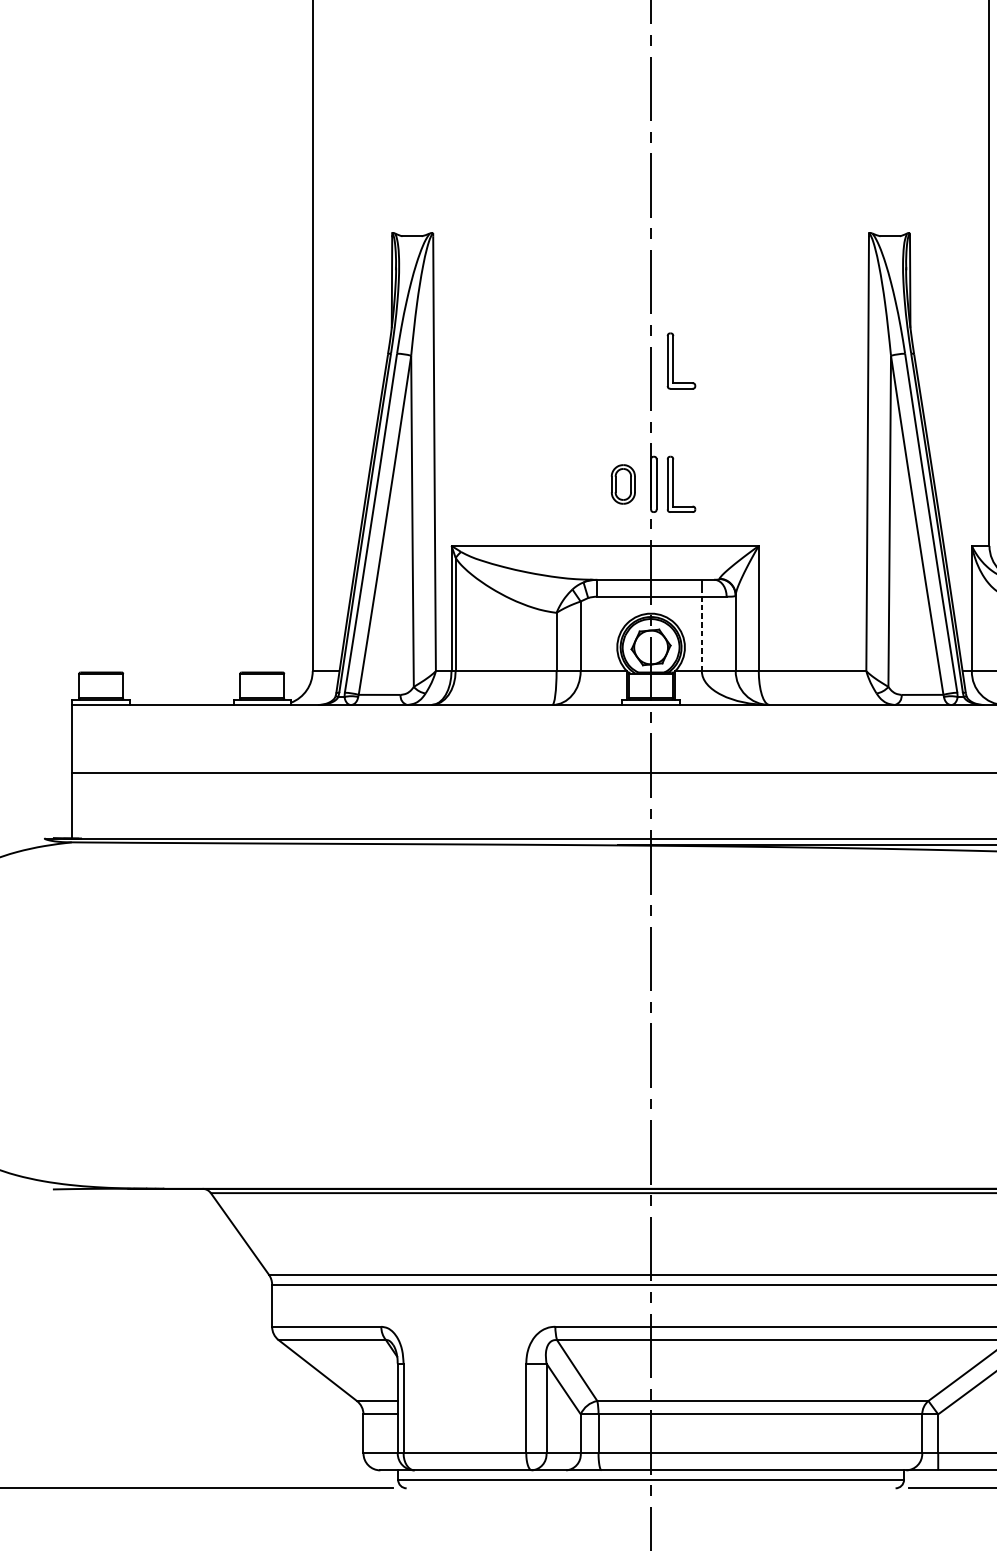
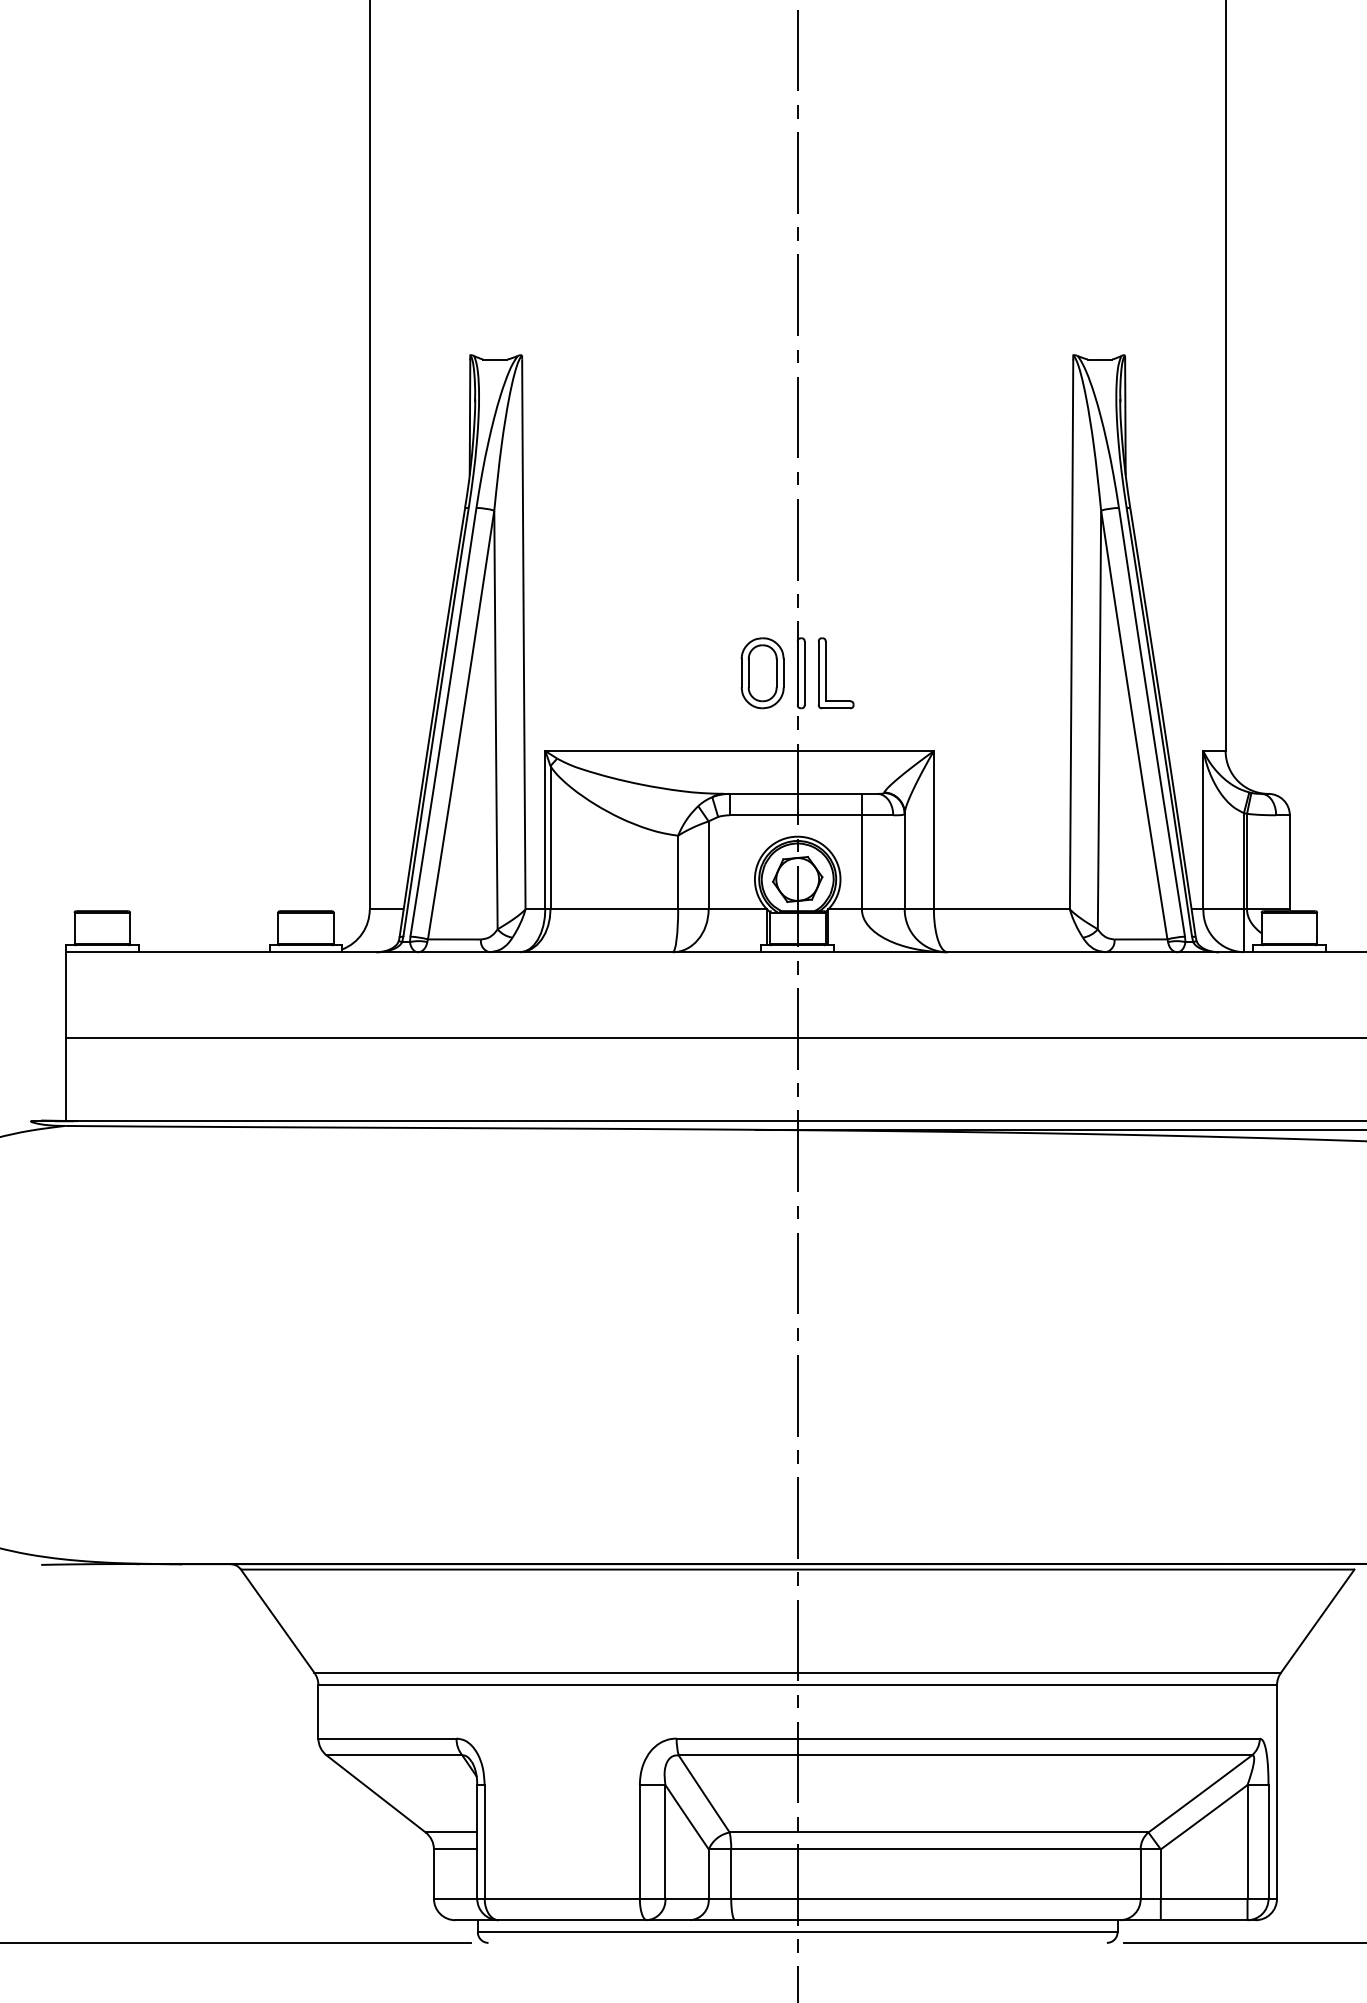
part: (673, 361) -> (826, 517), removed
part: (623, 484) -> (762, 673), size x1.43
line: (701, 631) -> (861, 859), dashed -> solid

